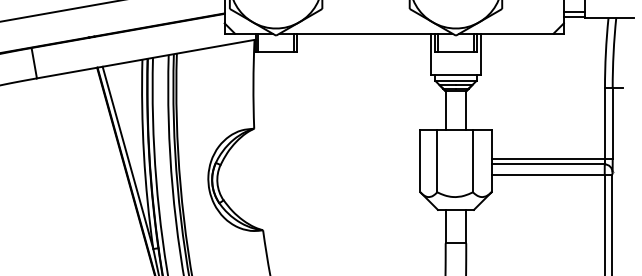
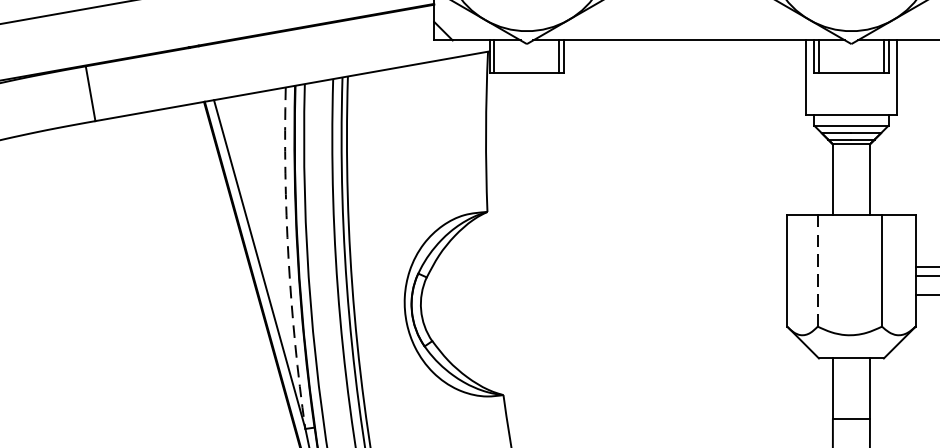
arc: (143, 154) -> (287, 258), solid -> dashed
line: (437, 161) -> (818, 271), solid -> dashed

